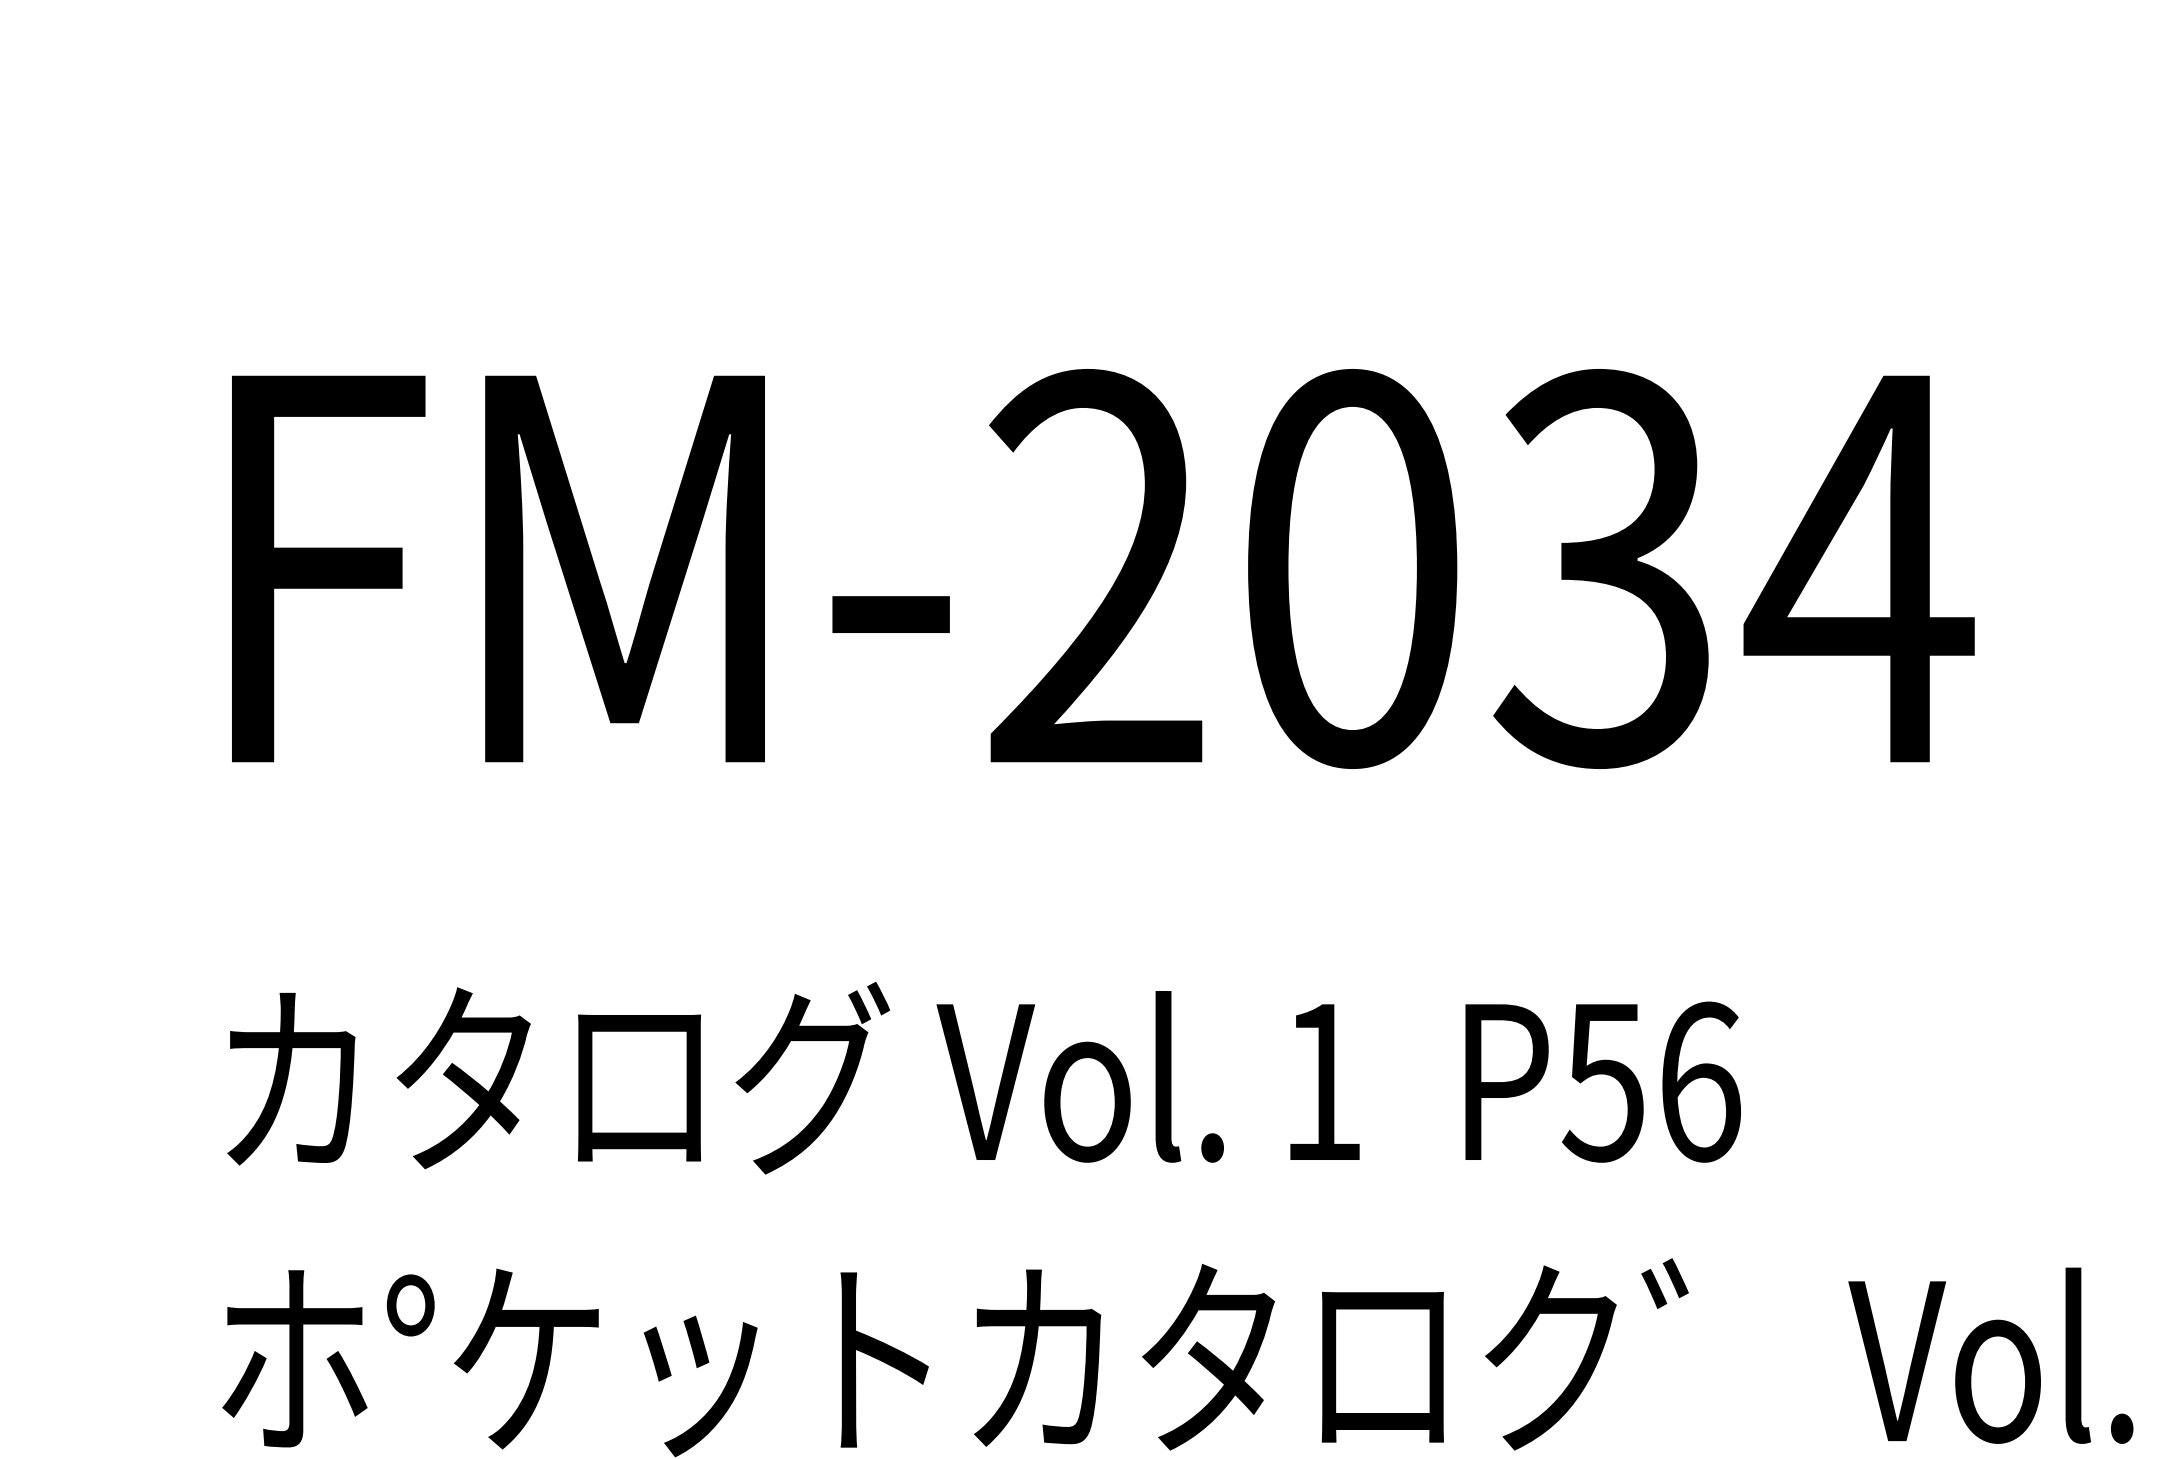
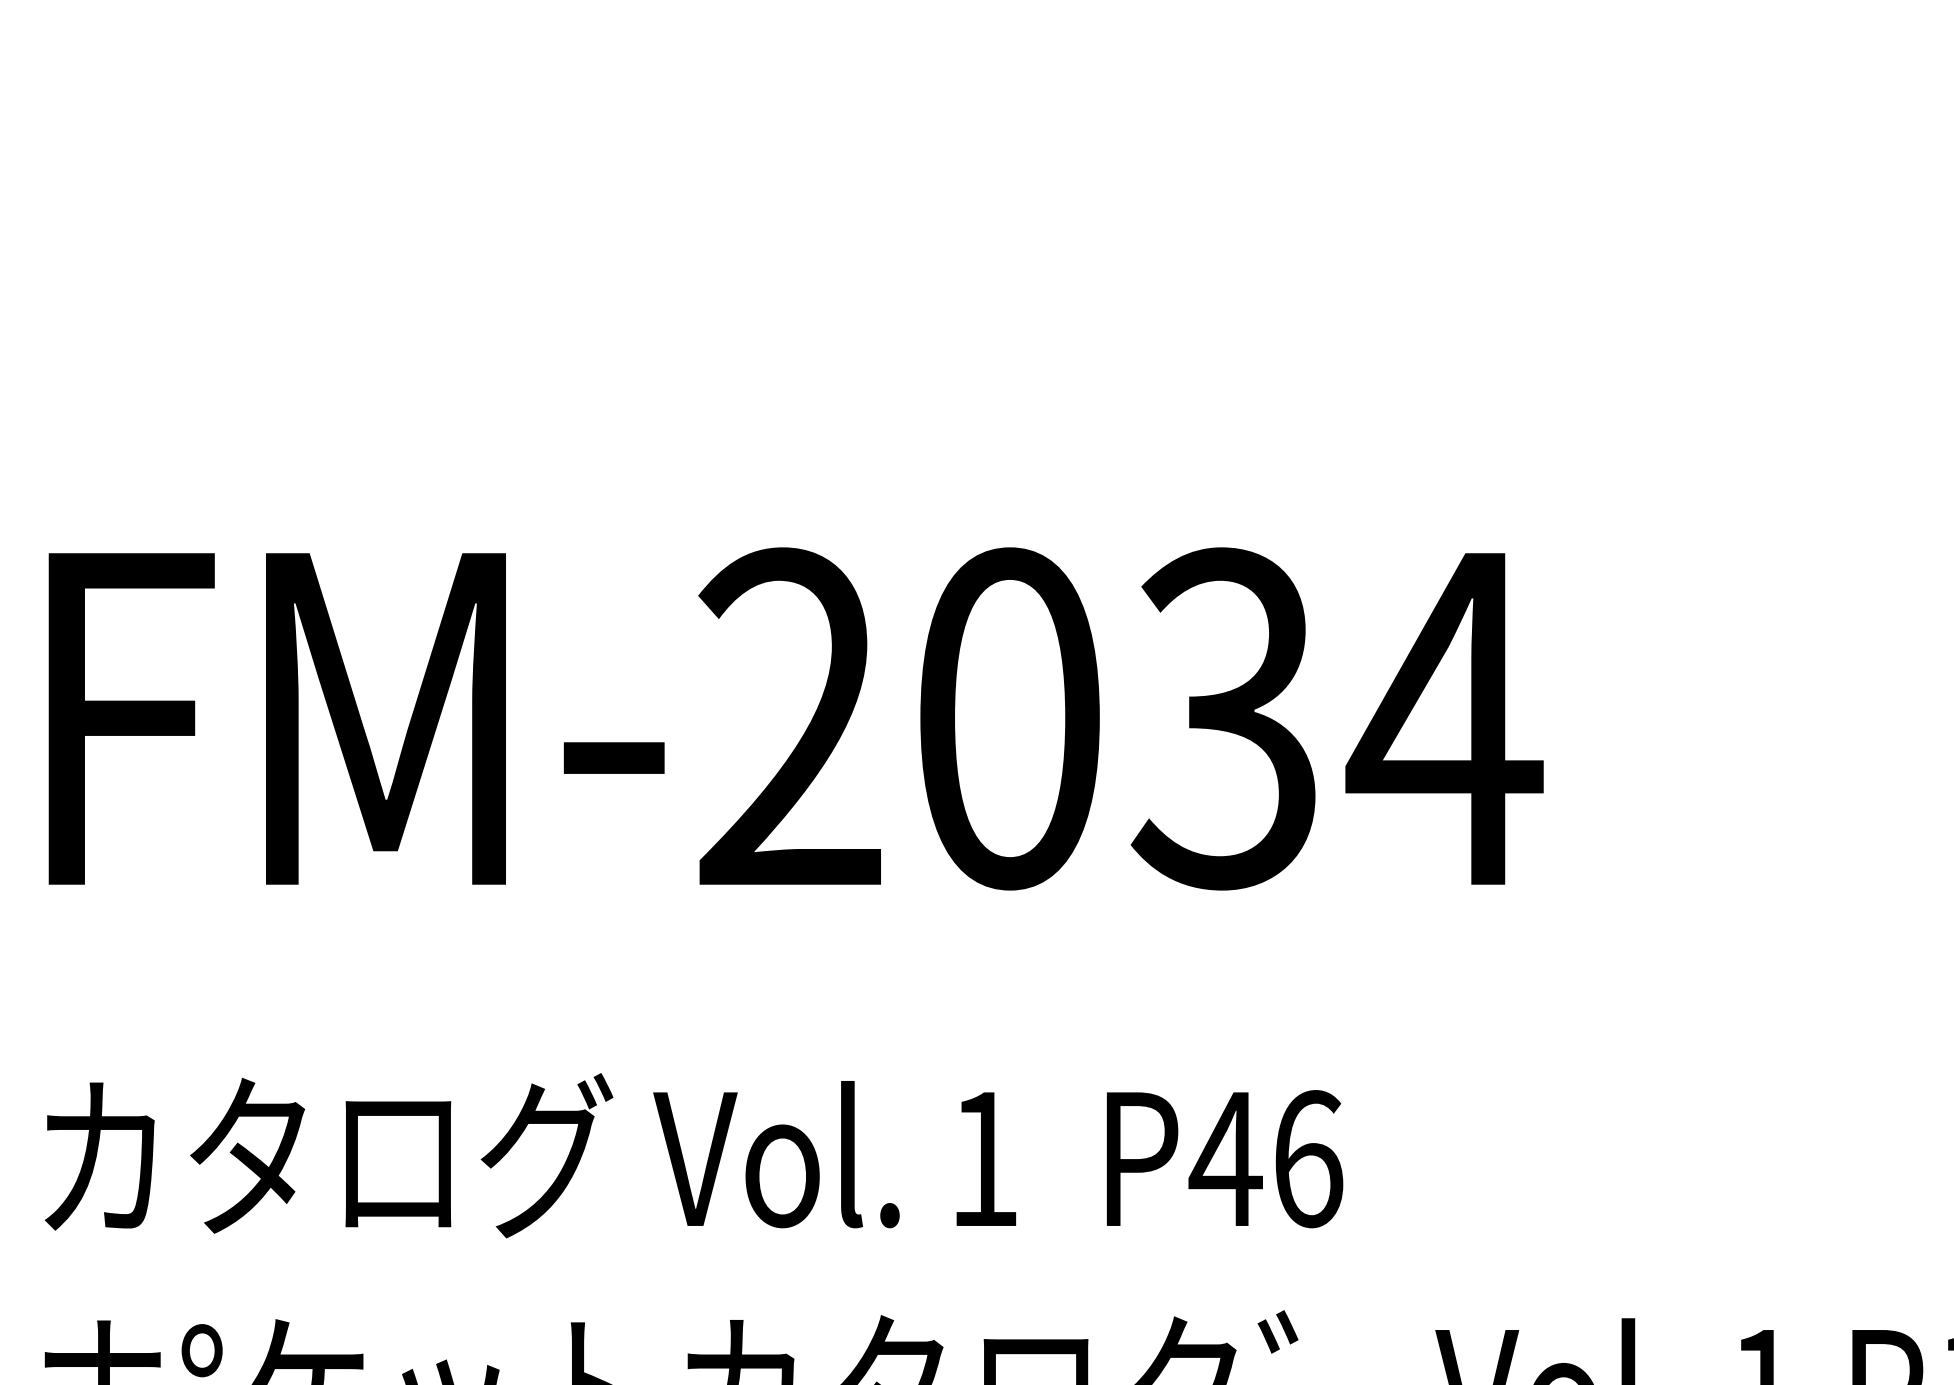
text: (1603, 1083) -> (1225, 1160), P56 -> P46

